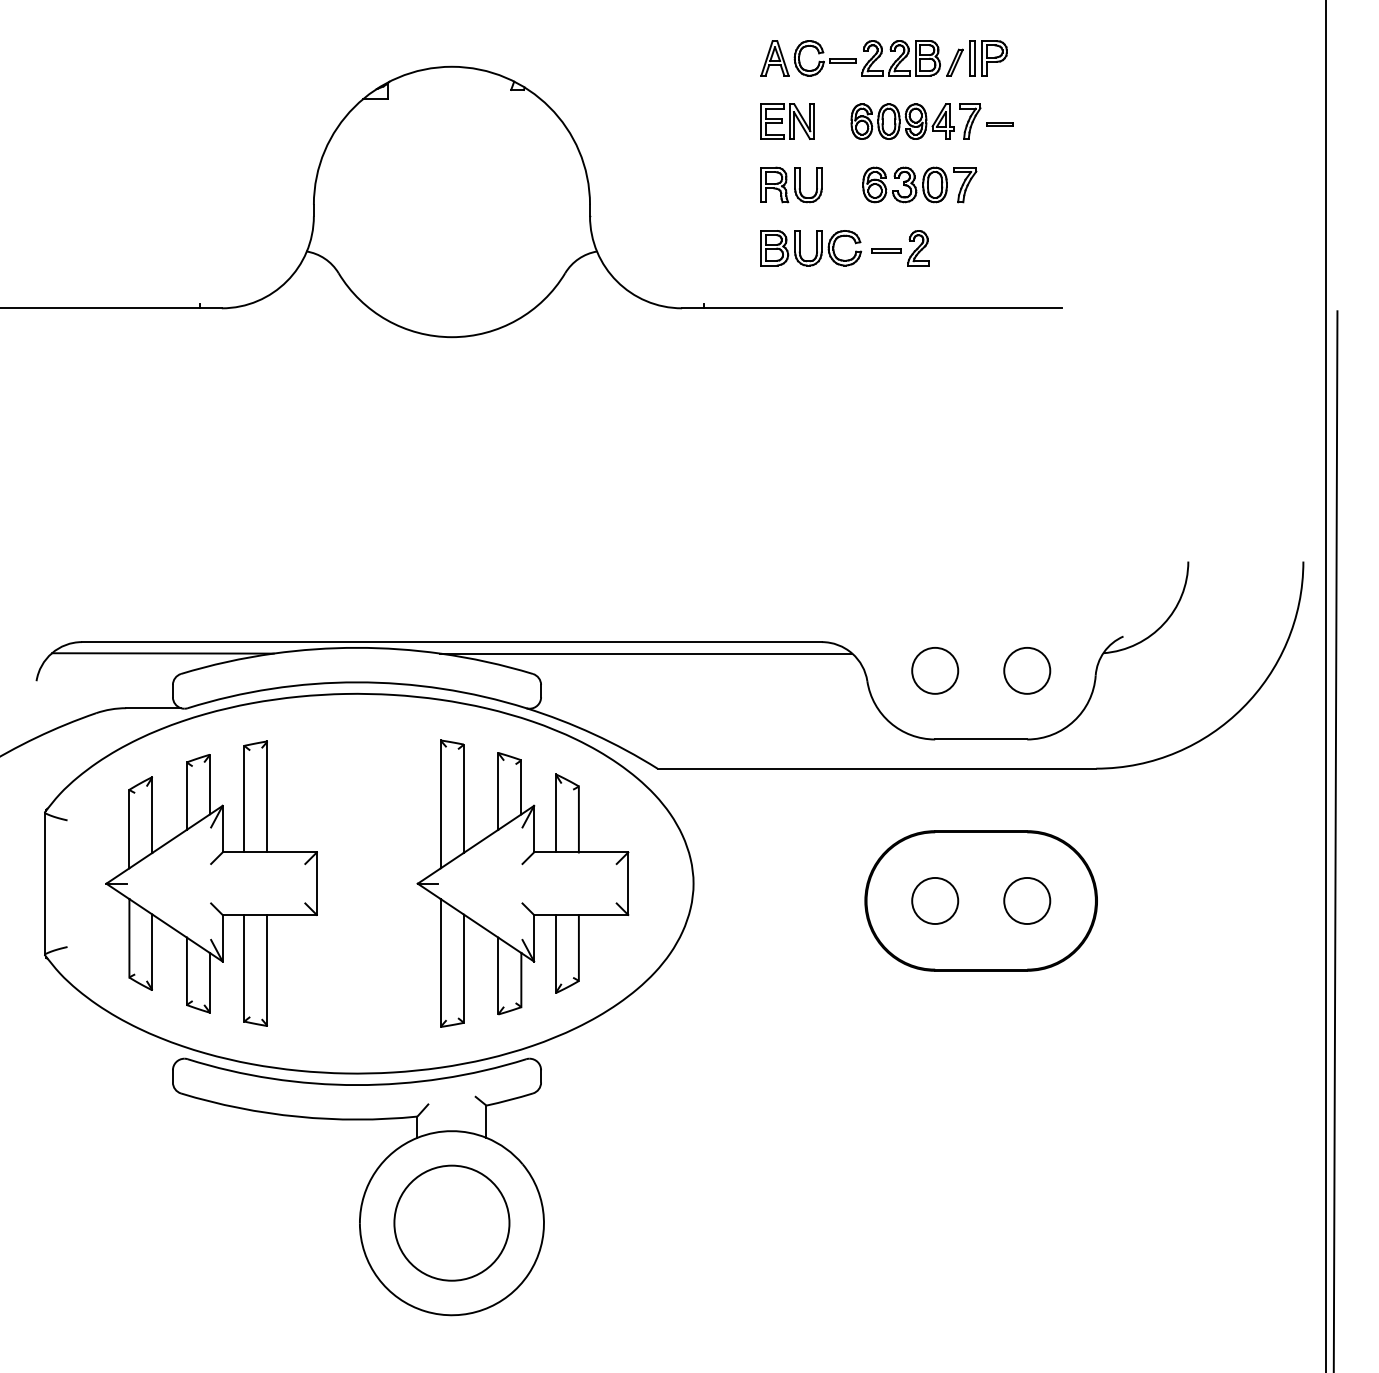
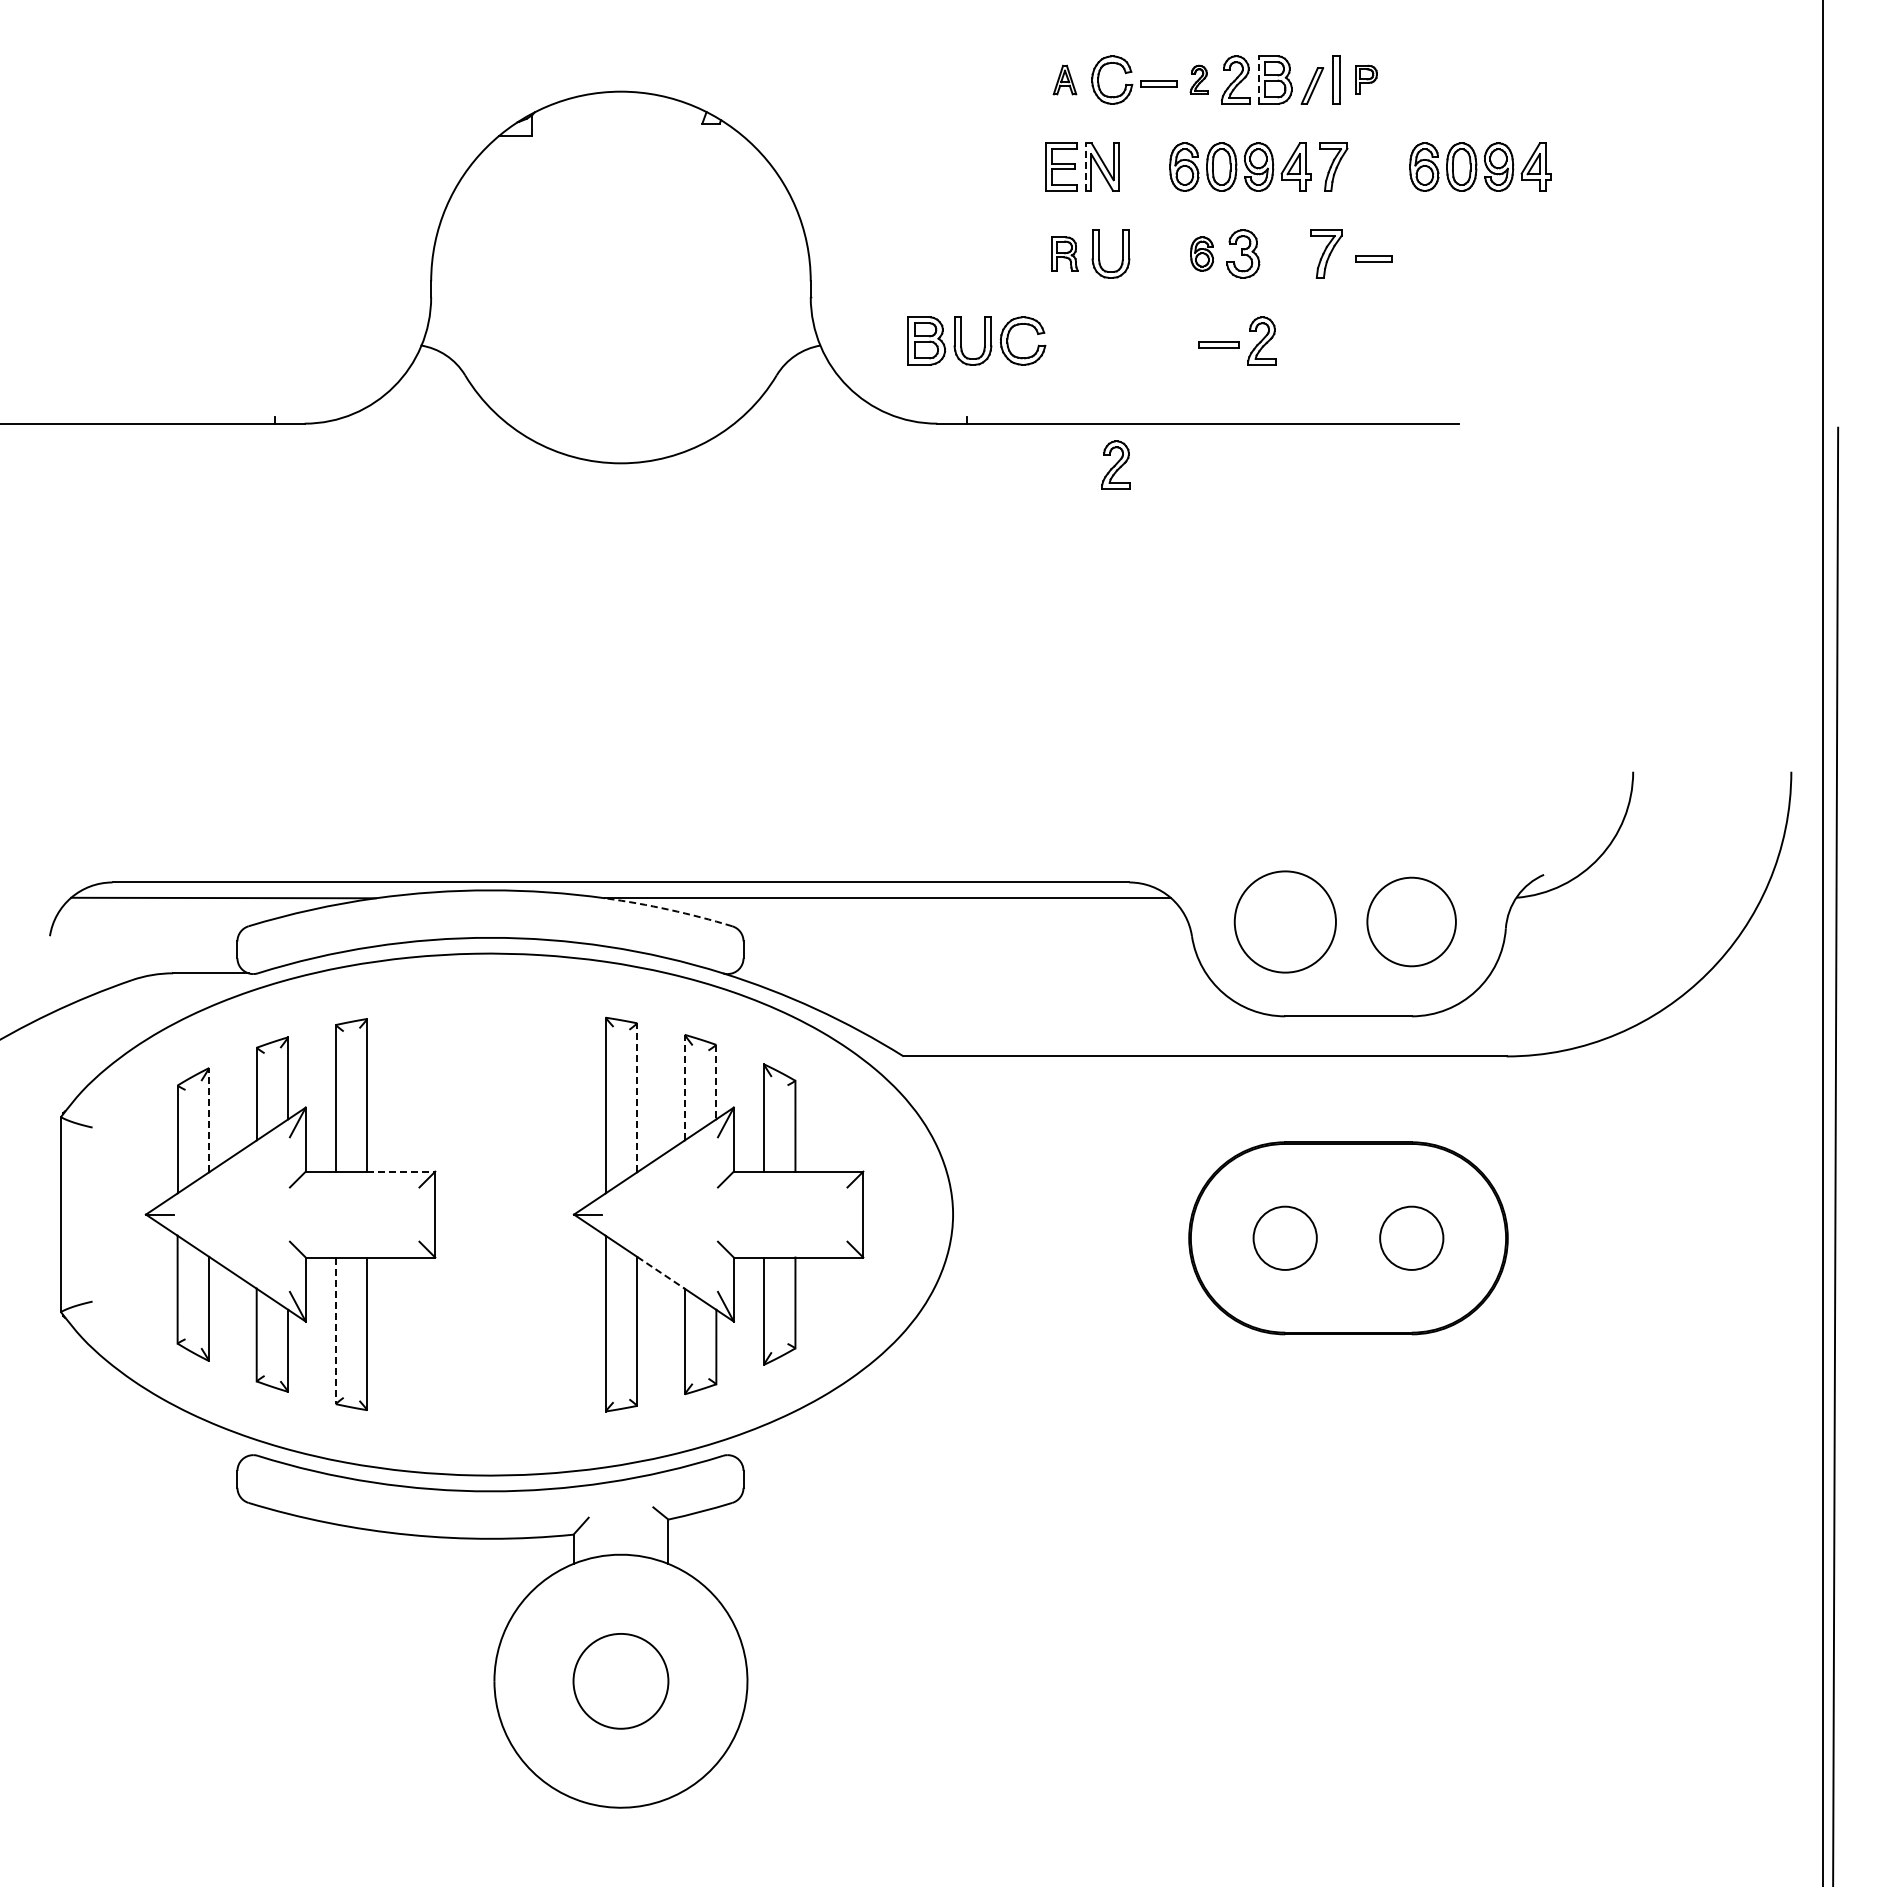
part: (774, 57) -> (1064, 79), size x0.6
part: (872, 57) -> (1198, 79), size x0.6
part: (994, 57) -> (1366, 79), size x0.6
line: (915, 58) -> (1258, 80), solid -> dashed
line: (789, 121) -> (1085, 167), solid -> dashed
part: (1077, 121) -> (1480, 166), added
part: (999, 124) -> (1373, 258), moved
part: (774, 184) -> (1064, 253), size x0.7
part: (874, 184) -> (1201, 253), size x0.7
part: (934, 184) -> (1284, 253), removed
part: (816, 247) -> (984, 340), moved
part: (811, 338) -> (1115, 464), added
arc: (487, 661) -> (669, 909), solid -> dashed
circle: (934, 670) -> (1284, 921), size x1.6
circle: (1027, 670) -> (1411, 921), size x1.4
line: (521, 787) -> (716, 1082), solid -> dashed
line: (498, 791) -> (684, 1087), solid -> dashed
line: (463, 798) -> (637, 1097), solid -> dashed
line: (152, 814) -> (209, 1119), solid -> dashed
line: (292, 852) -> (401, 1171), solid -> dashed
line: (481, 925) -> (661, 1272), solid -> dashed
line: (244, 968) -> (335, 1331), solid -> dashed
circle: (451, 1223) -> (620, 1681), size x0.6

